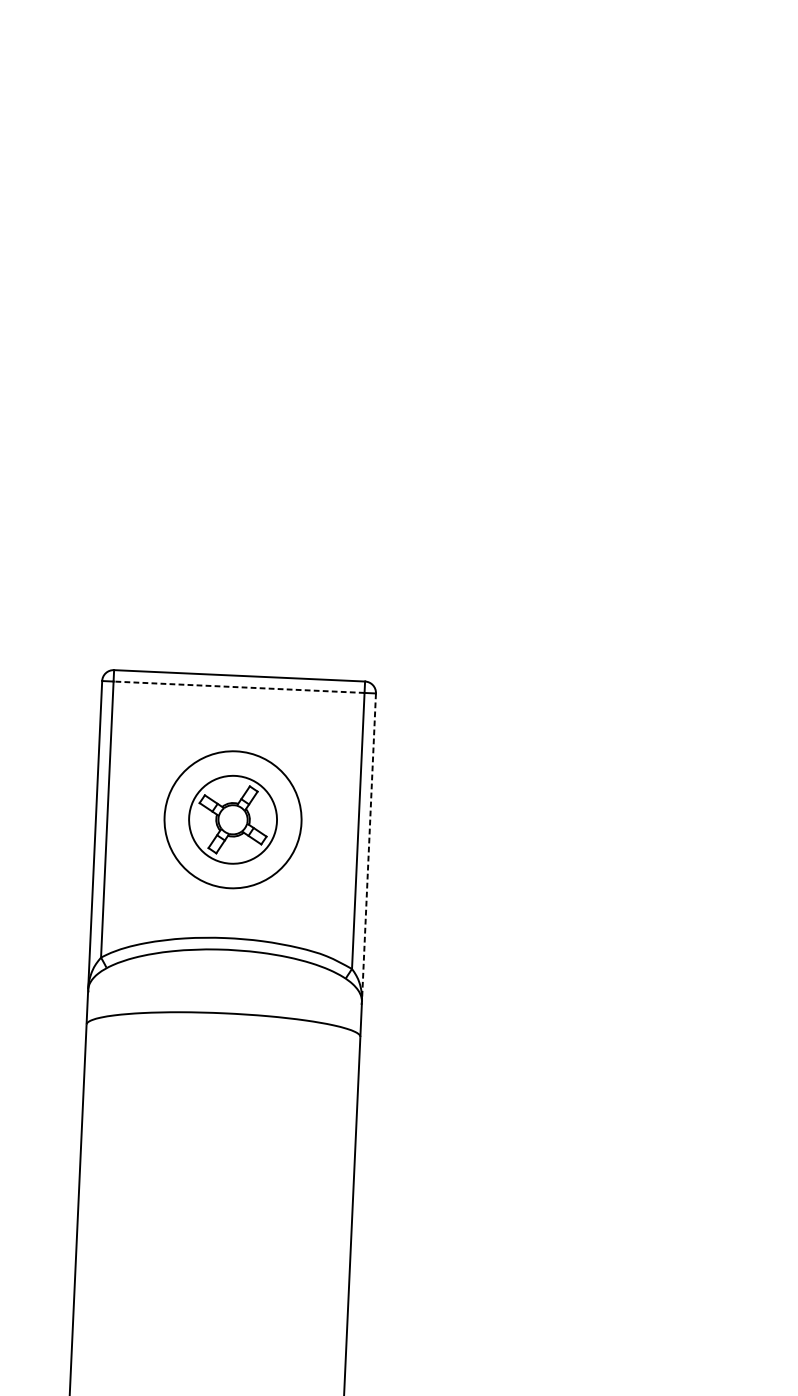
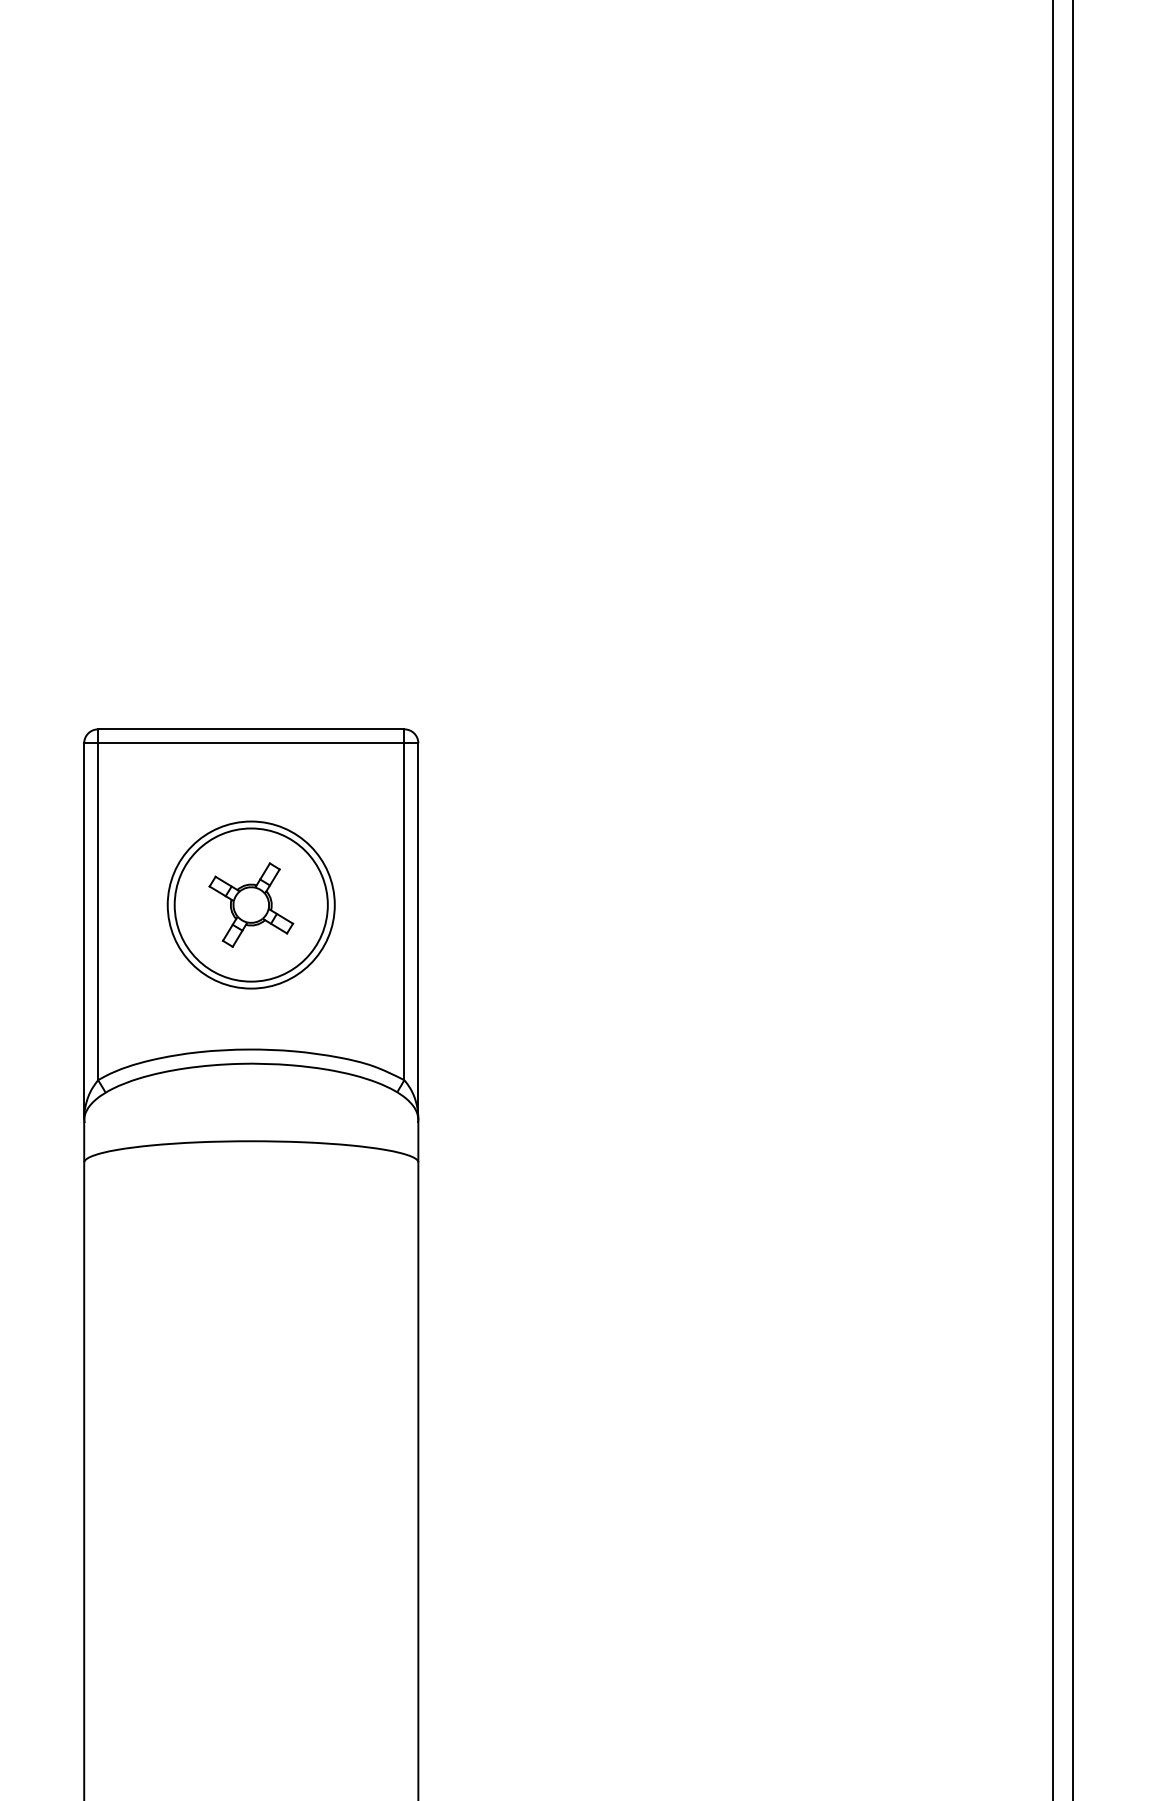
line: (238, 687) -> (250, 743), dashed -> solid
circle: (232, 819) -> (250, 904), size x1.43
line: (369, 846) -> (418, 929), dashed -> solid

